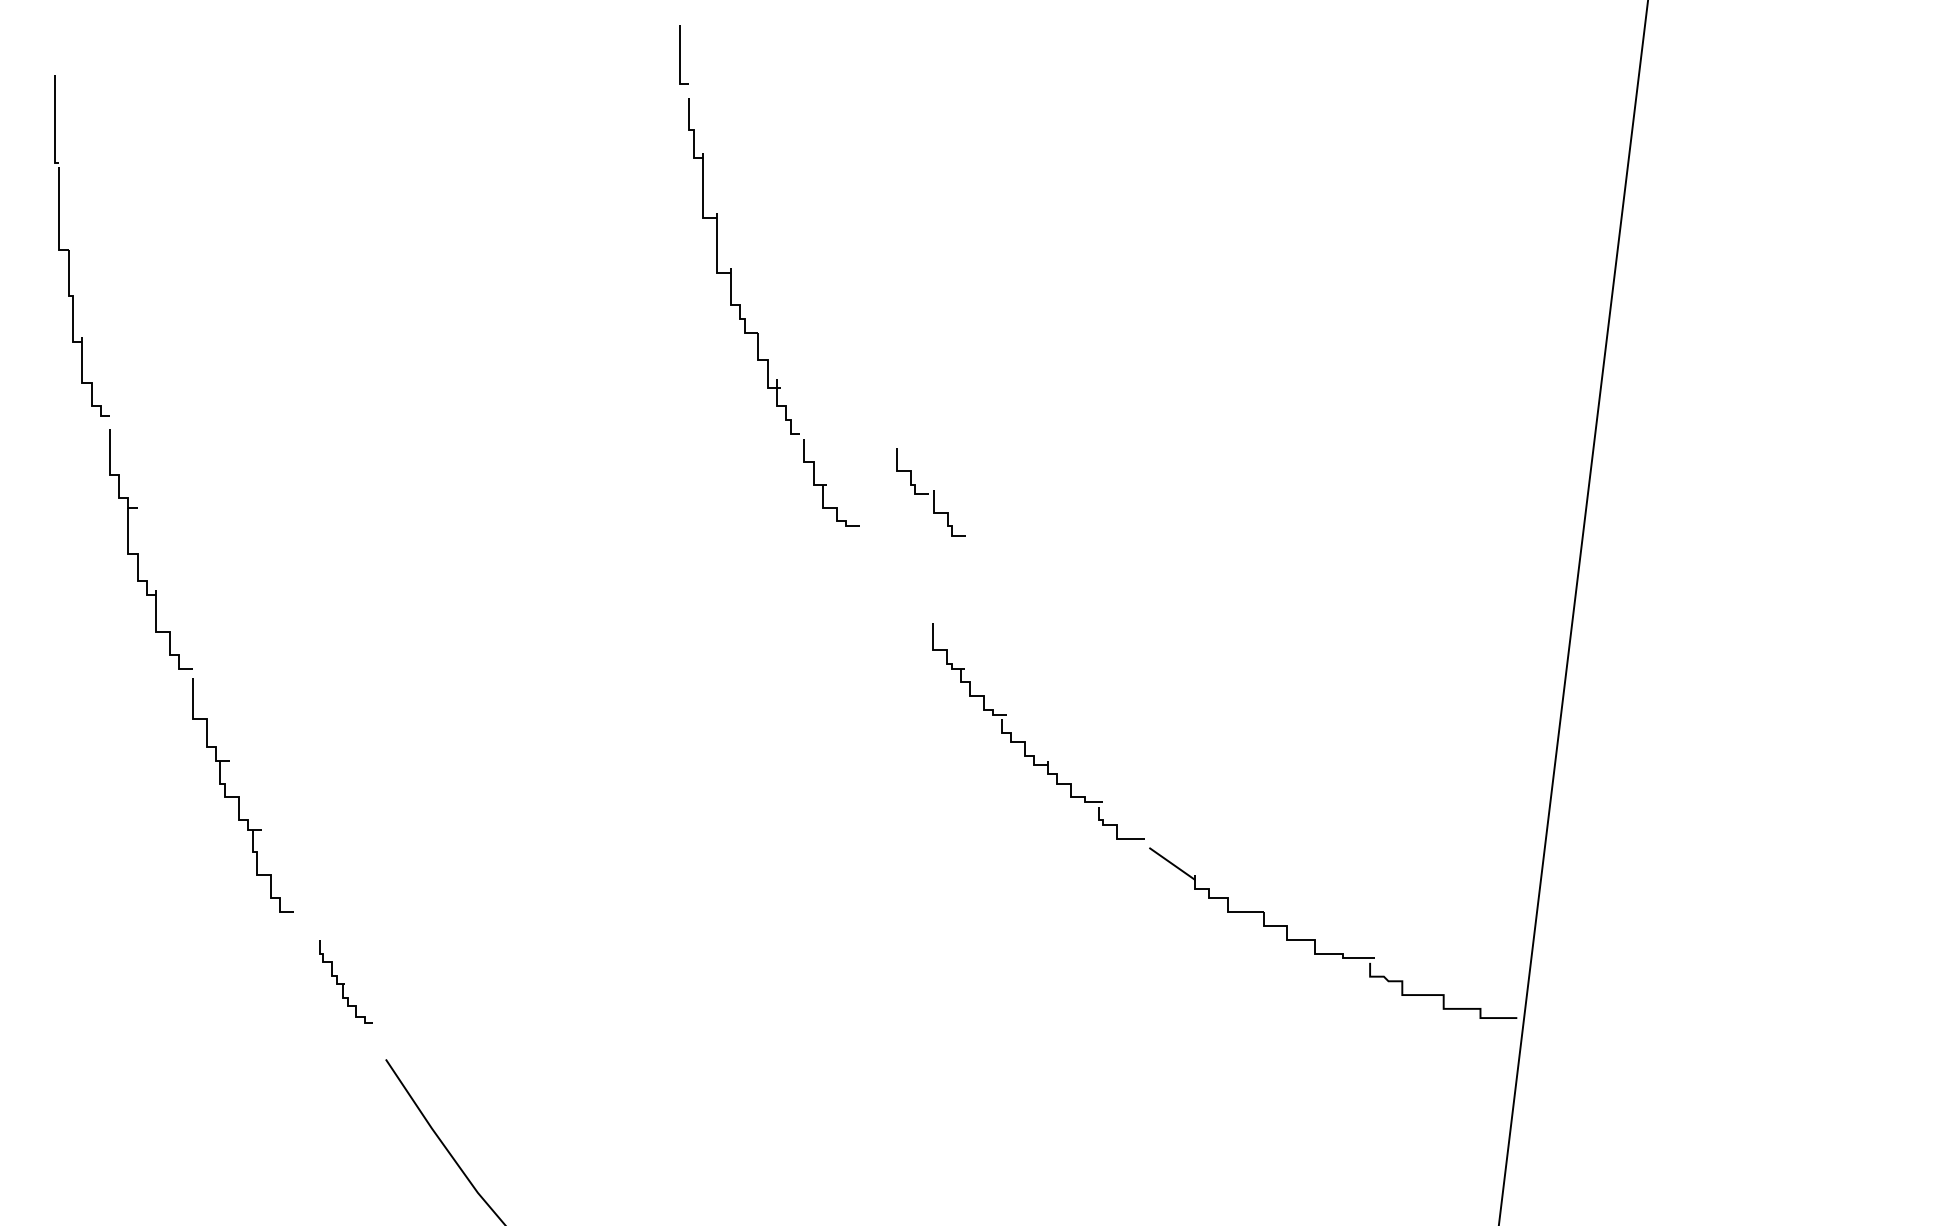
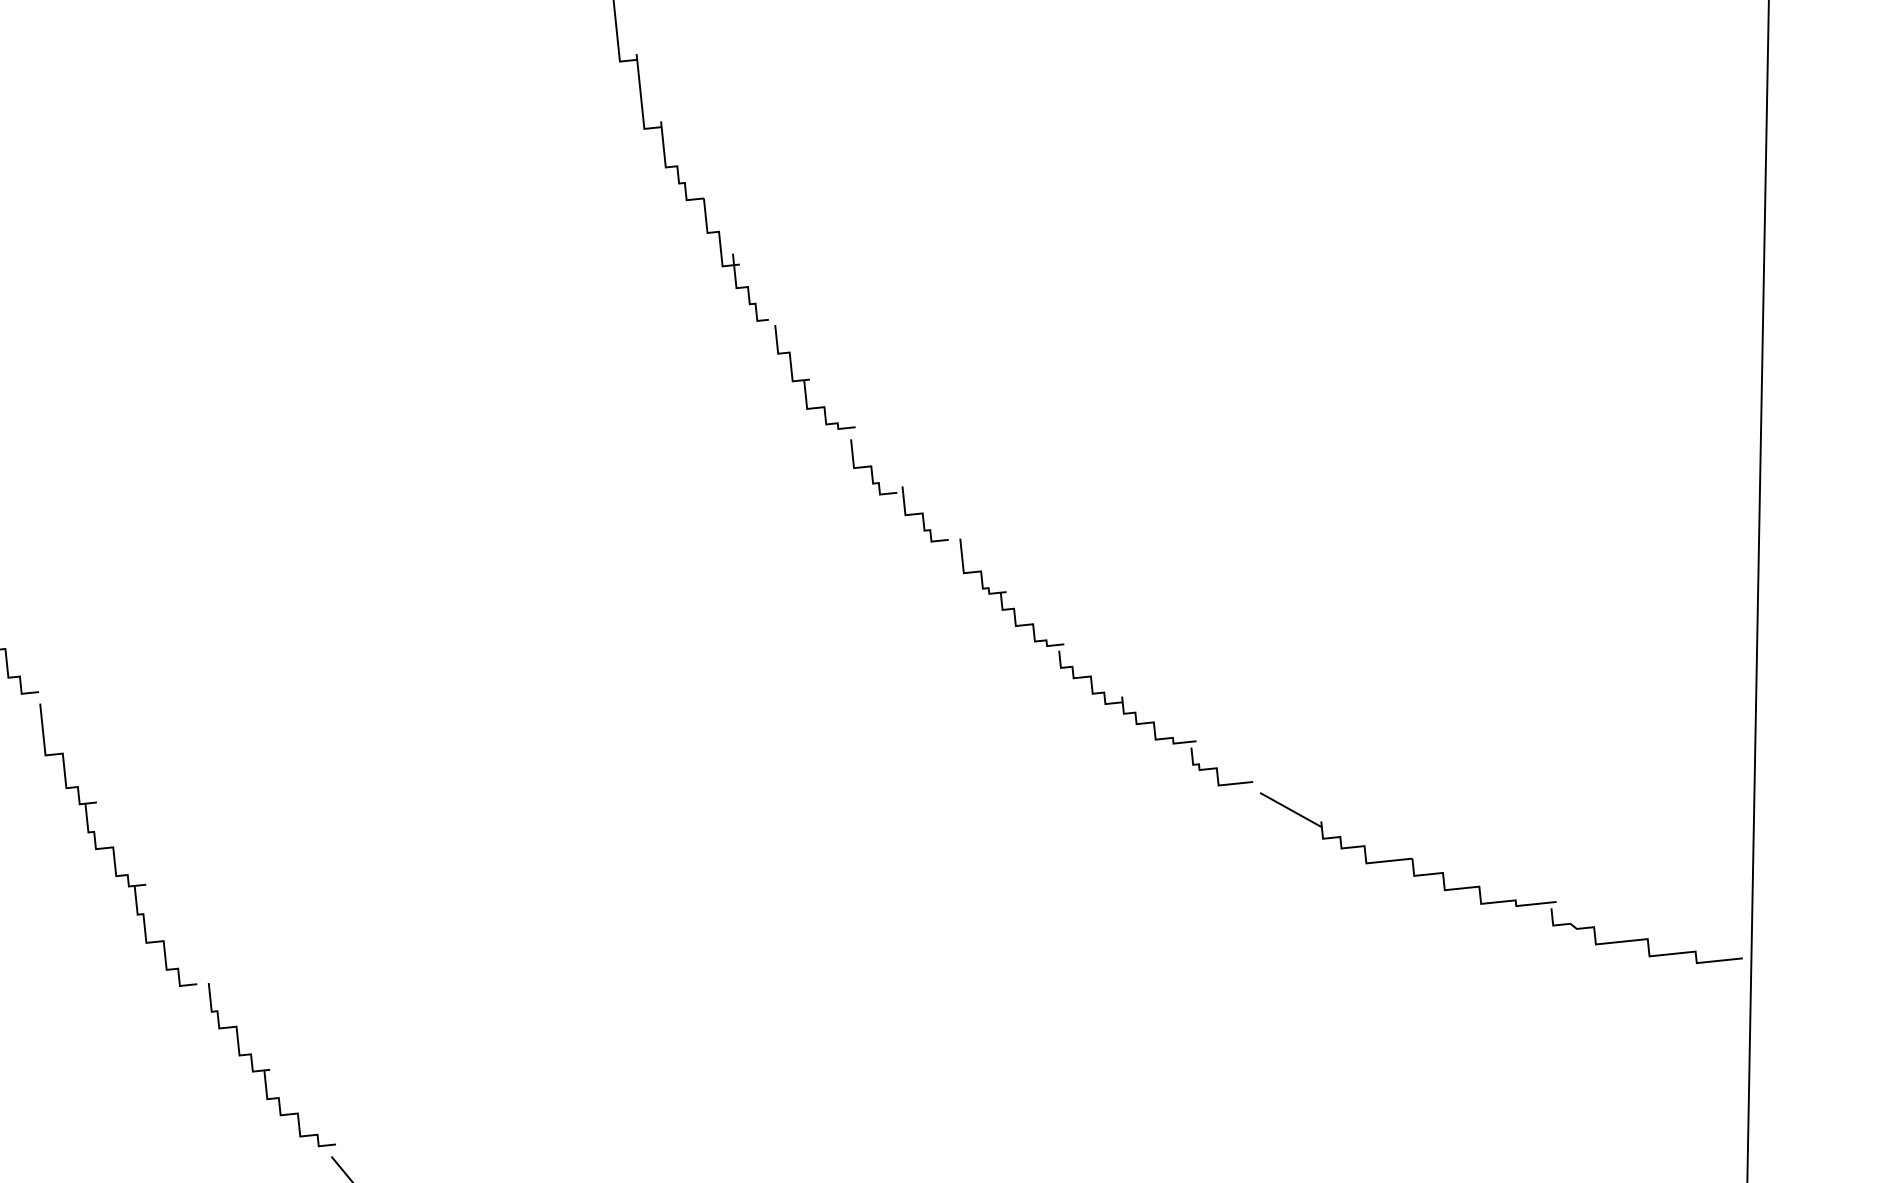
part: (930, 492) -> (898, 490), moved
part: (346, 981) -> (272, 1064), size x1.67

